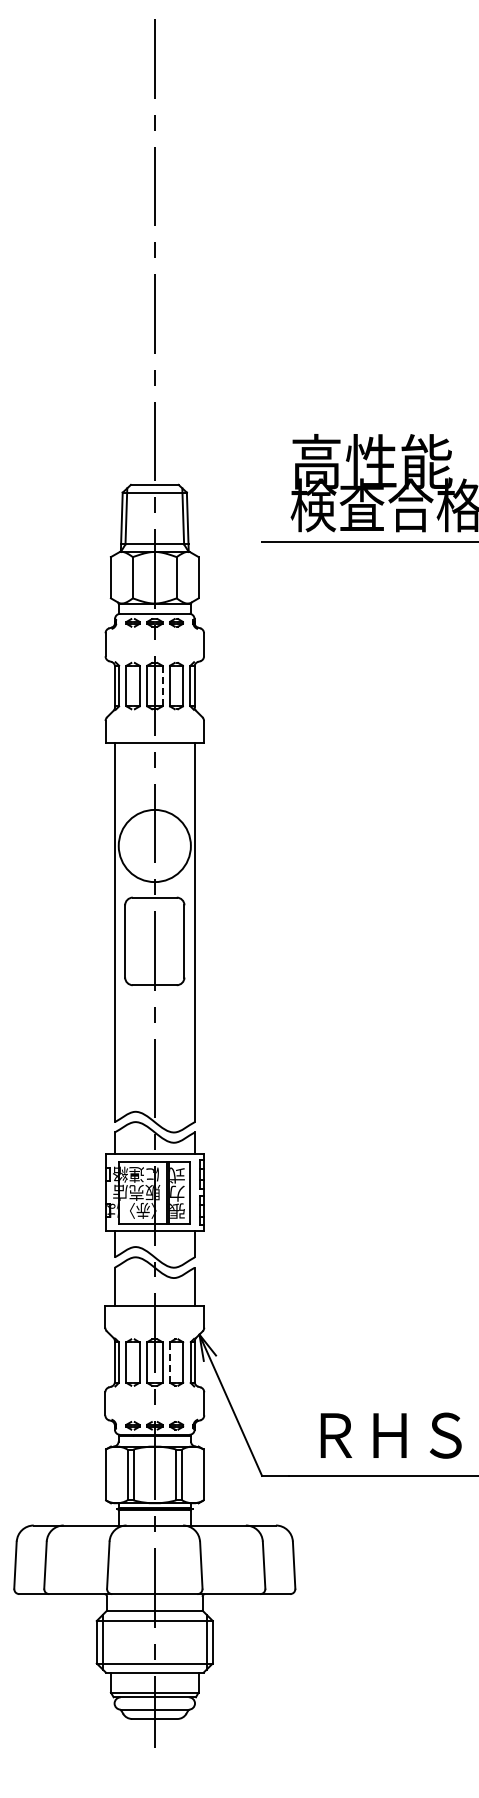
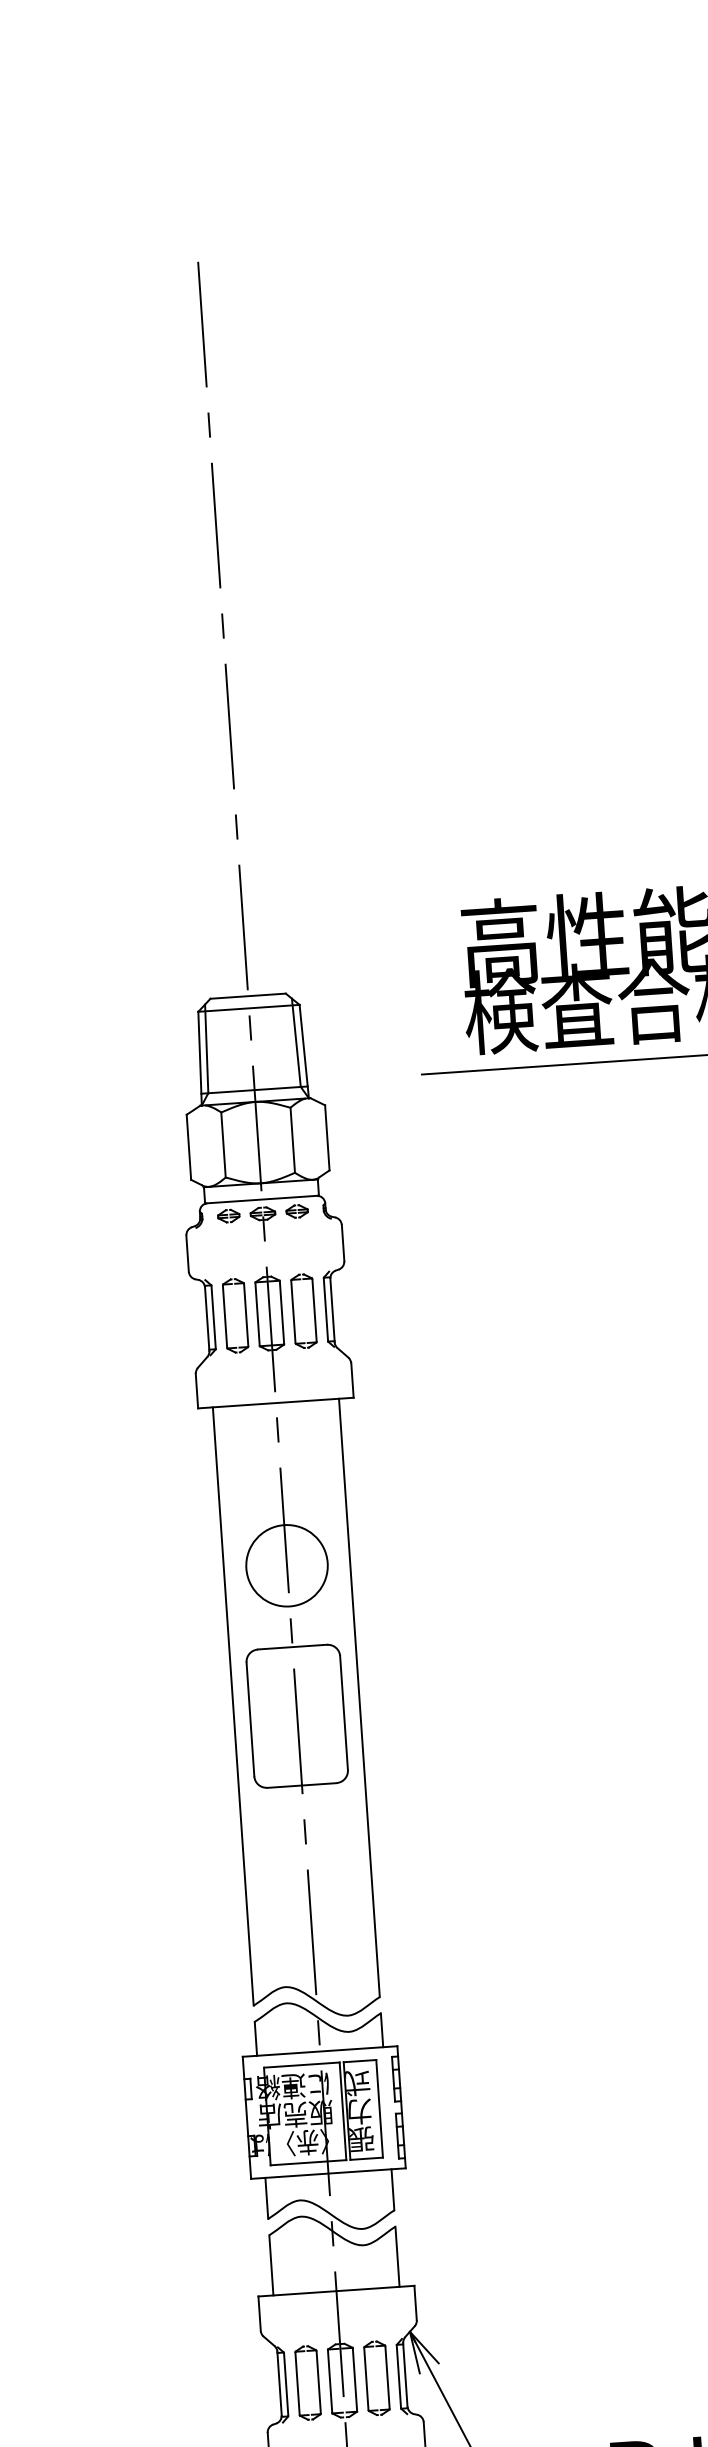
line: (162, 686) -> (281, 1313), dashed -> solid
circle: (154, 845) -> (286, 1565), size x0.71
line: (169, 1362) -> (365, 2378), dashed -> solid

